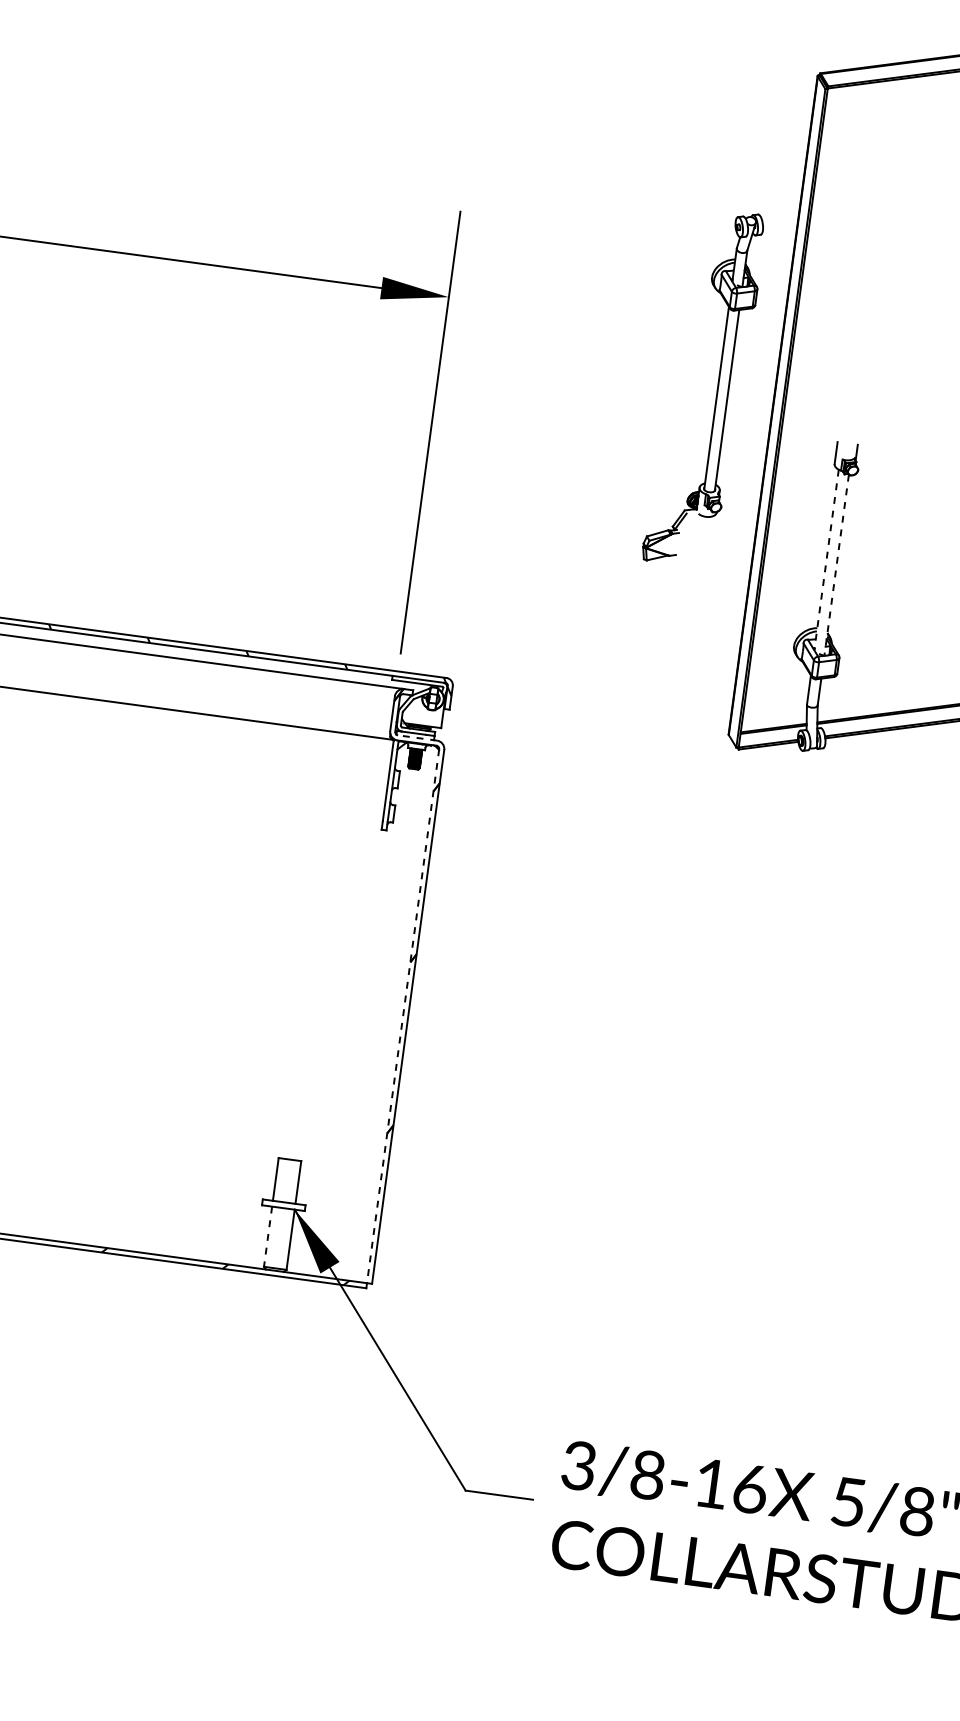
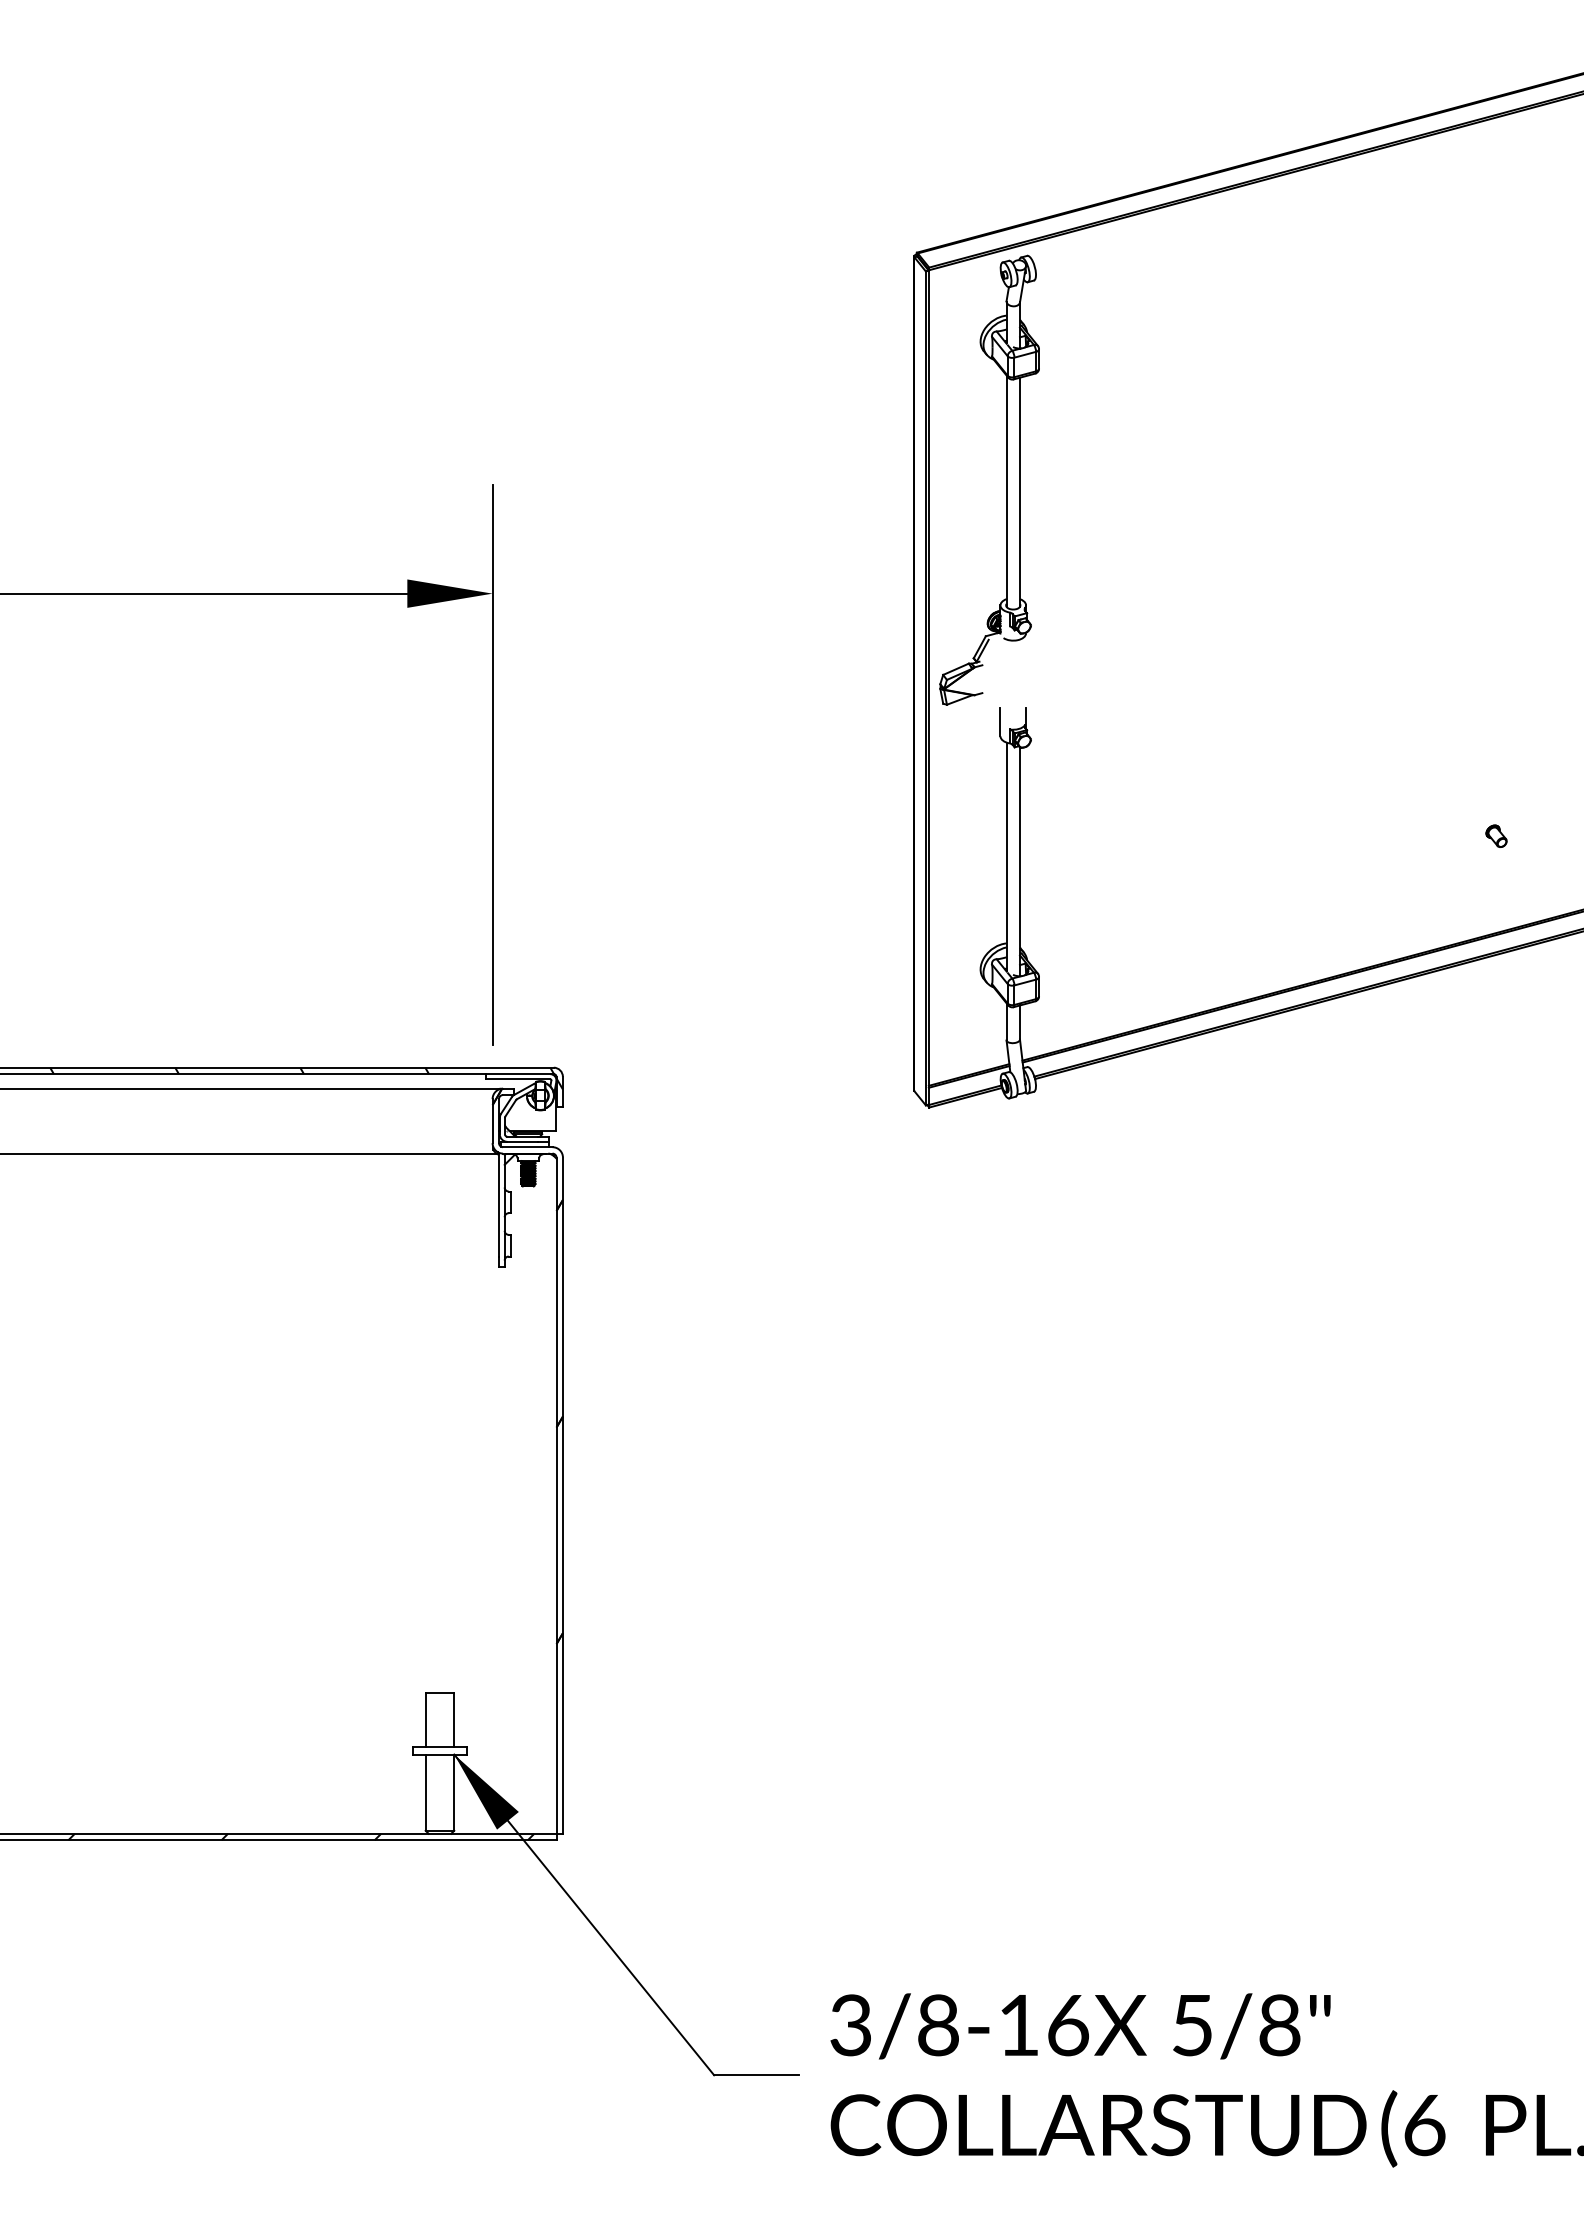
part: (717, 388) -> (1006, 479), moved
line: (826, 560) -> (1006, 857), dashed -> solid
line: (836, 564) -> (1019, 861), dashed -> solid
line: (417, 738) -> (527, 1147), dashed -> solid
line: (402, 1016) -> (556, 1496), dashed -> solid
line: (267, 1237) -> (425, 1793), dashed -> solid

